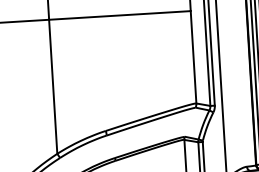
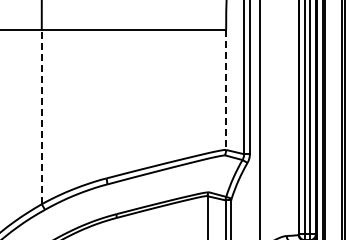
line: (193, 57) -> (226, 90), solid -> dashed
line: (52, 86) -> (41, 116), solid -> dashed

